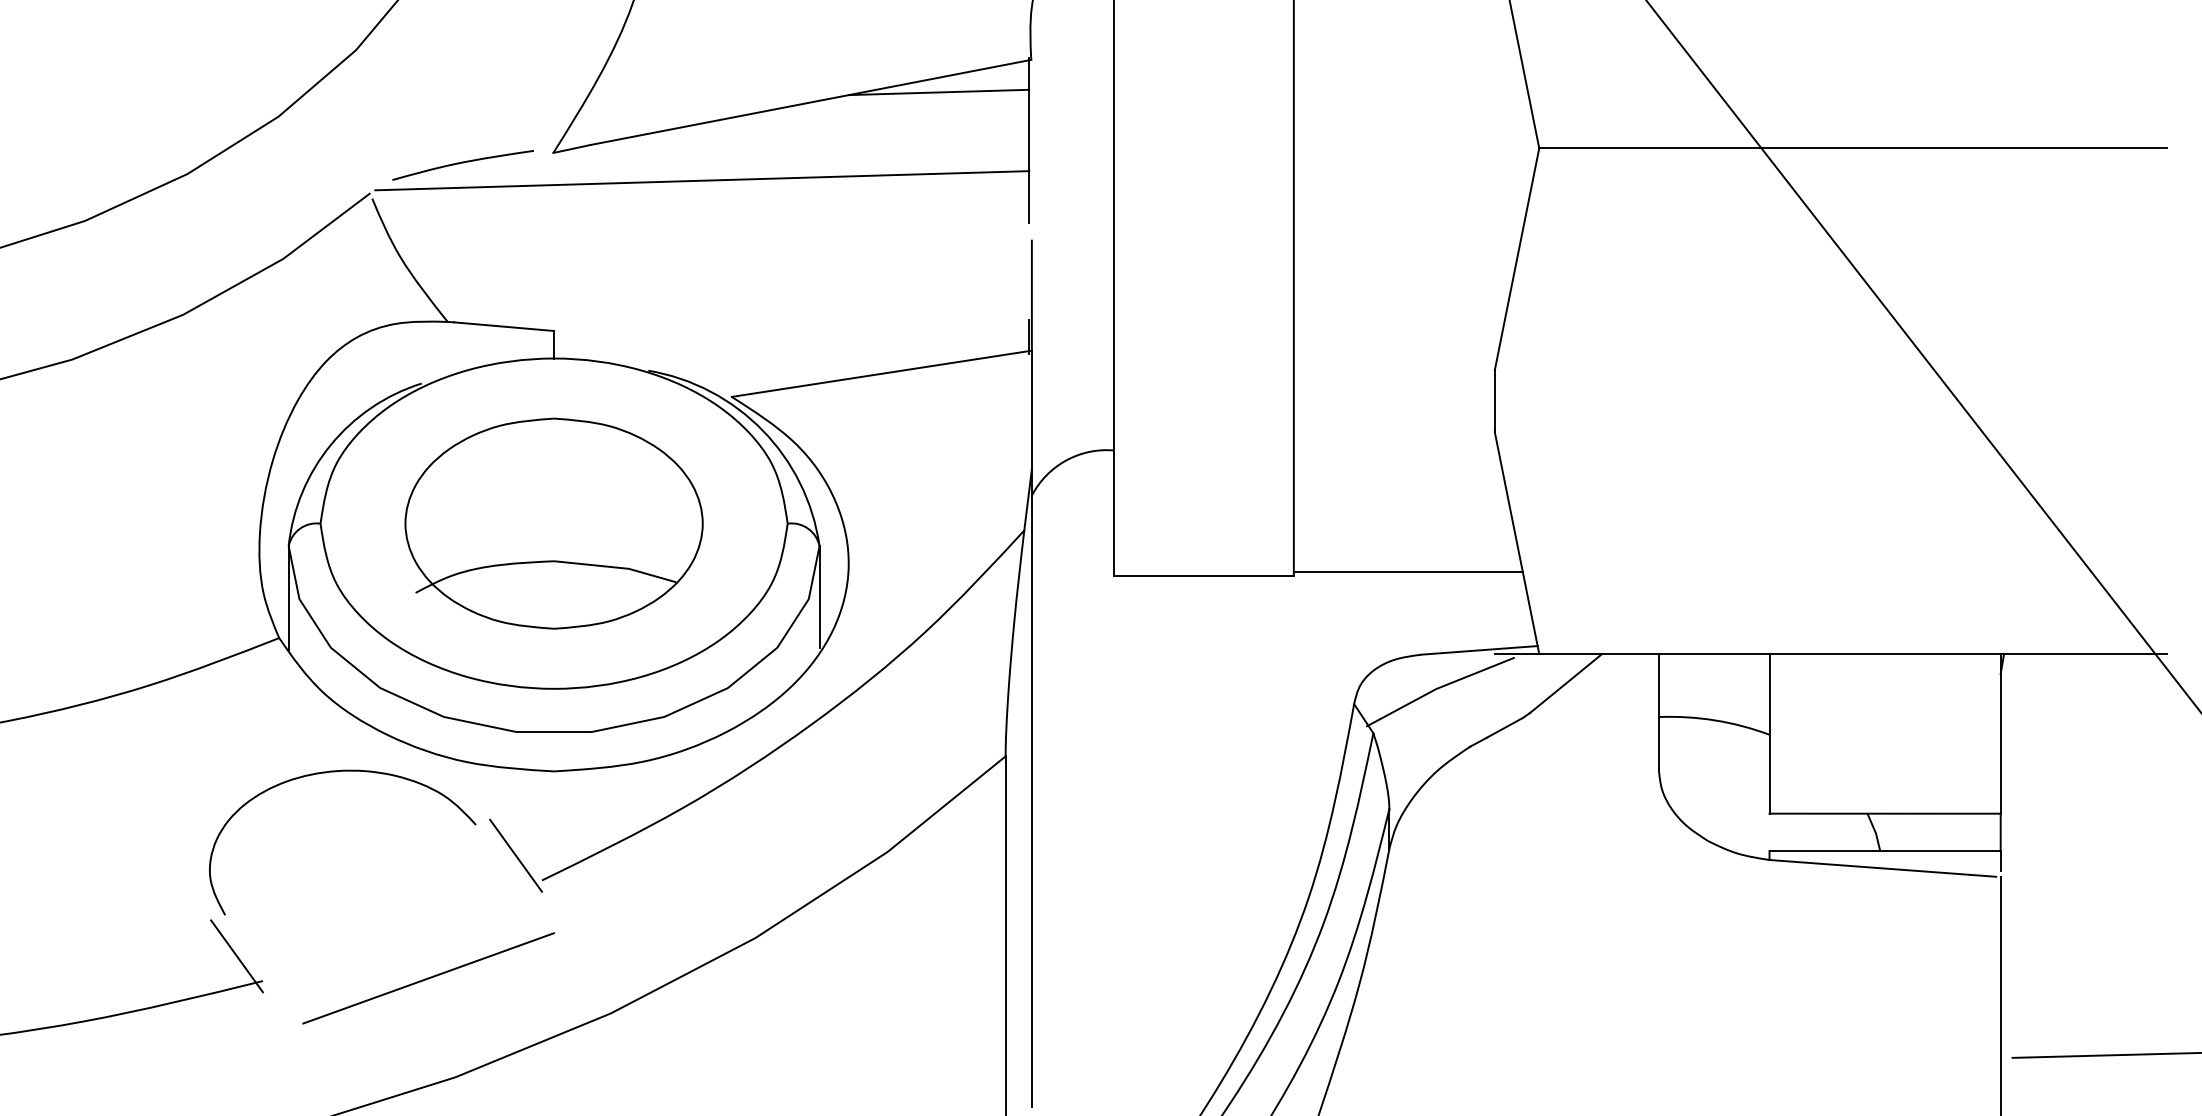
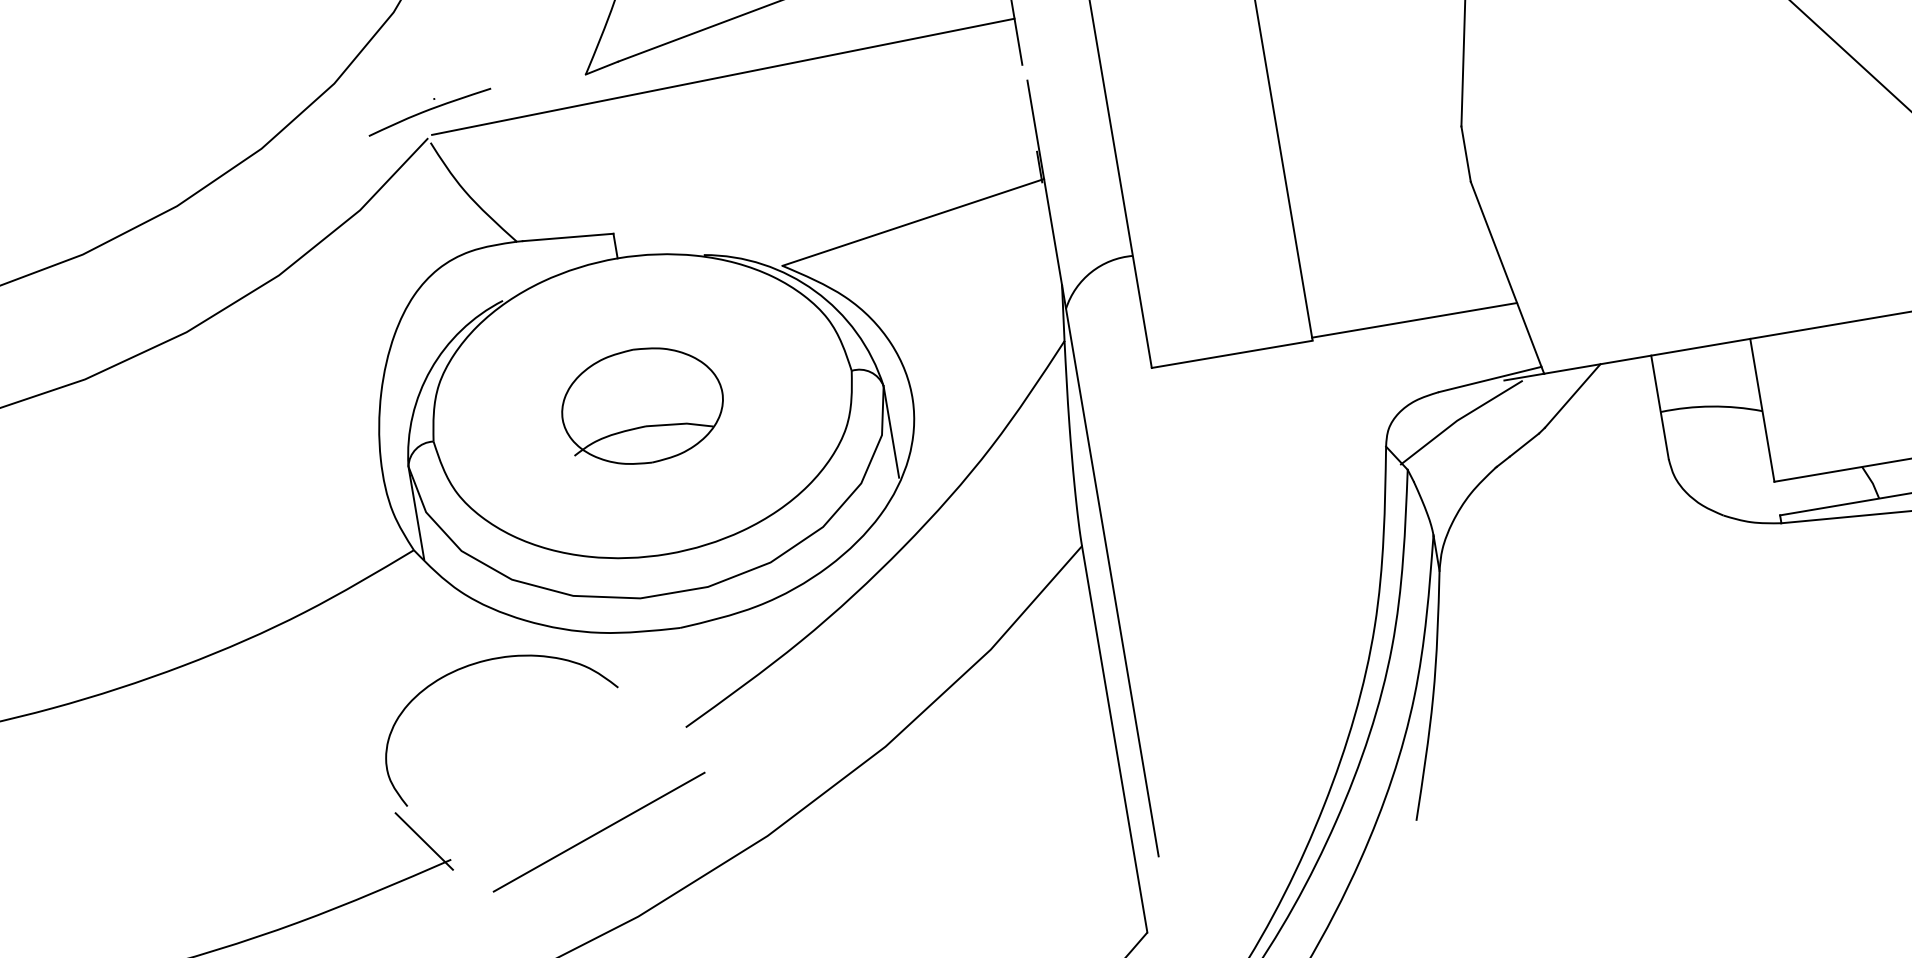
curve: (462, 163) -> (429, 110), moved
part: (553, 523) -> (642, 406), size x0.6
line: (515, 855) -> (658, 709), removed

